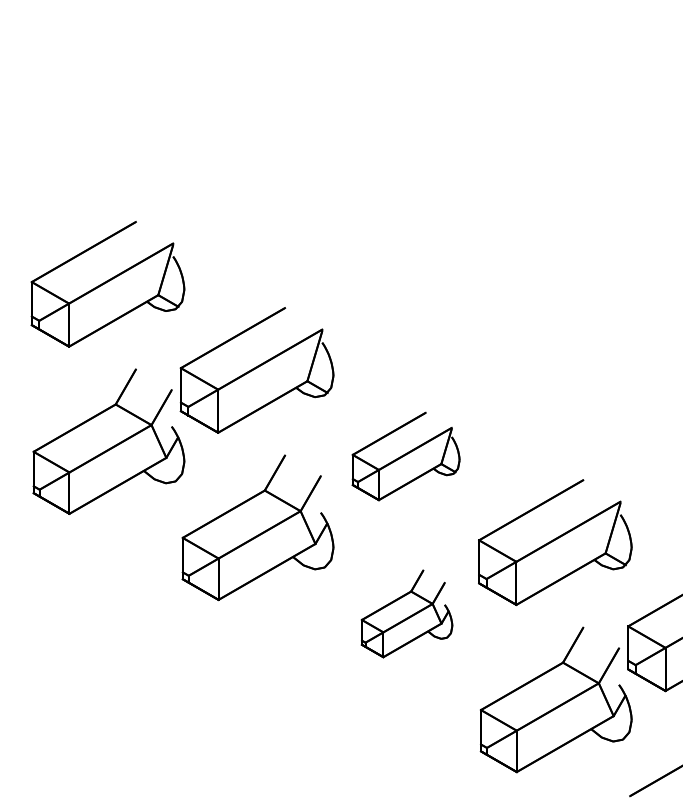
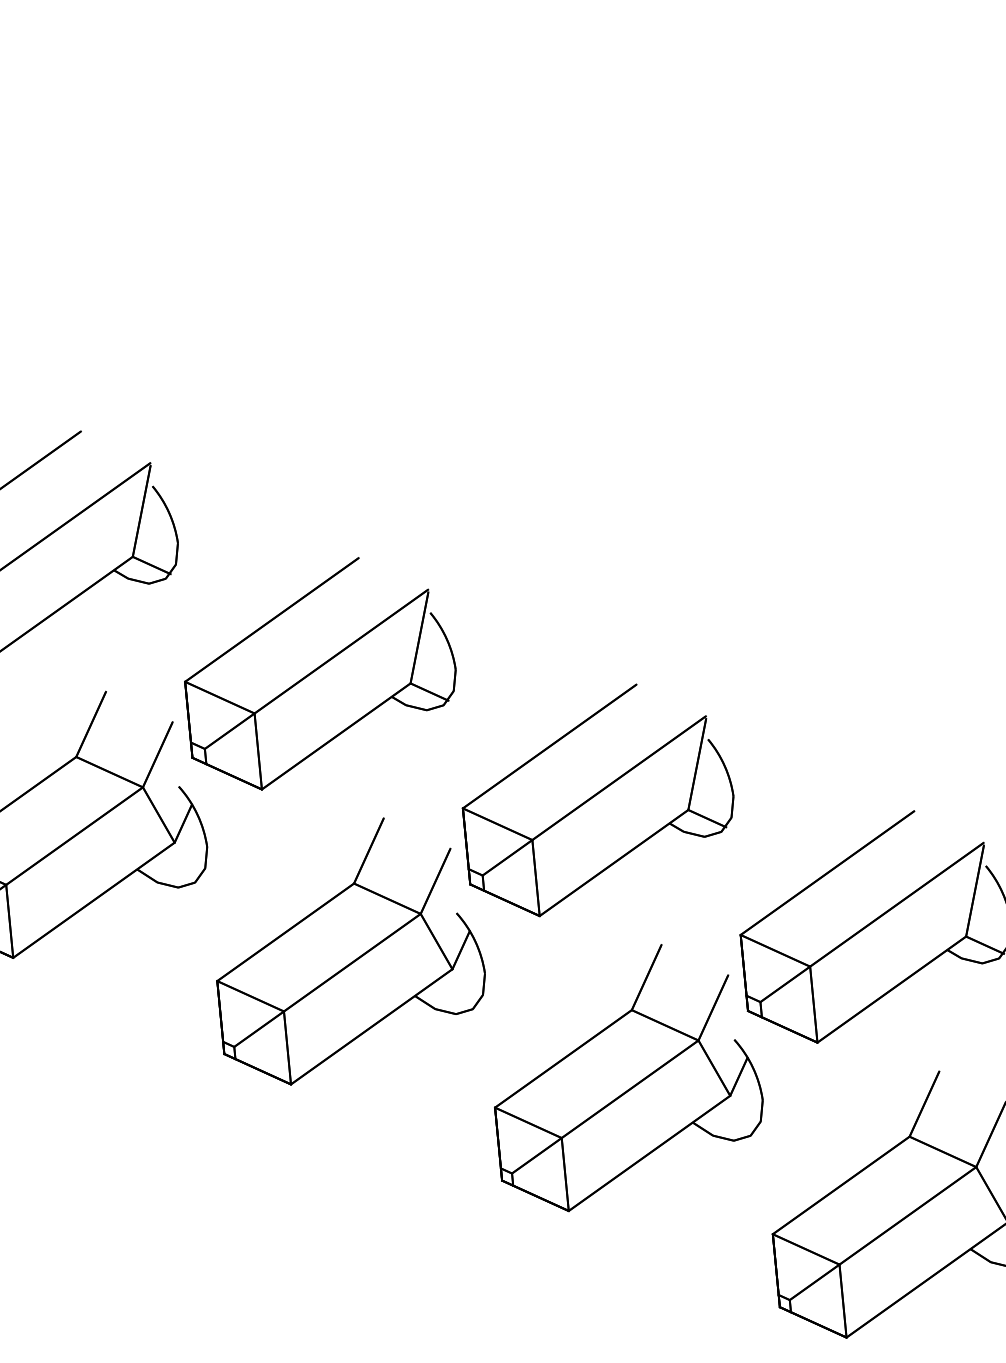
part: (405, 456) -> (596, 799), size x1.43
part: (406, 613) -> (624, 1076), size x1.67

